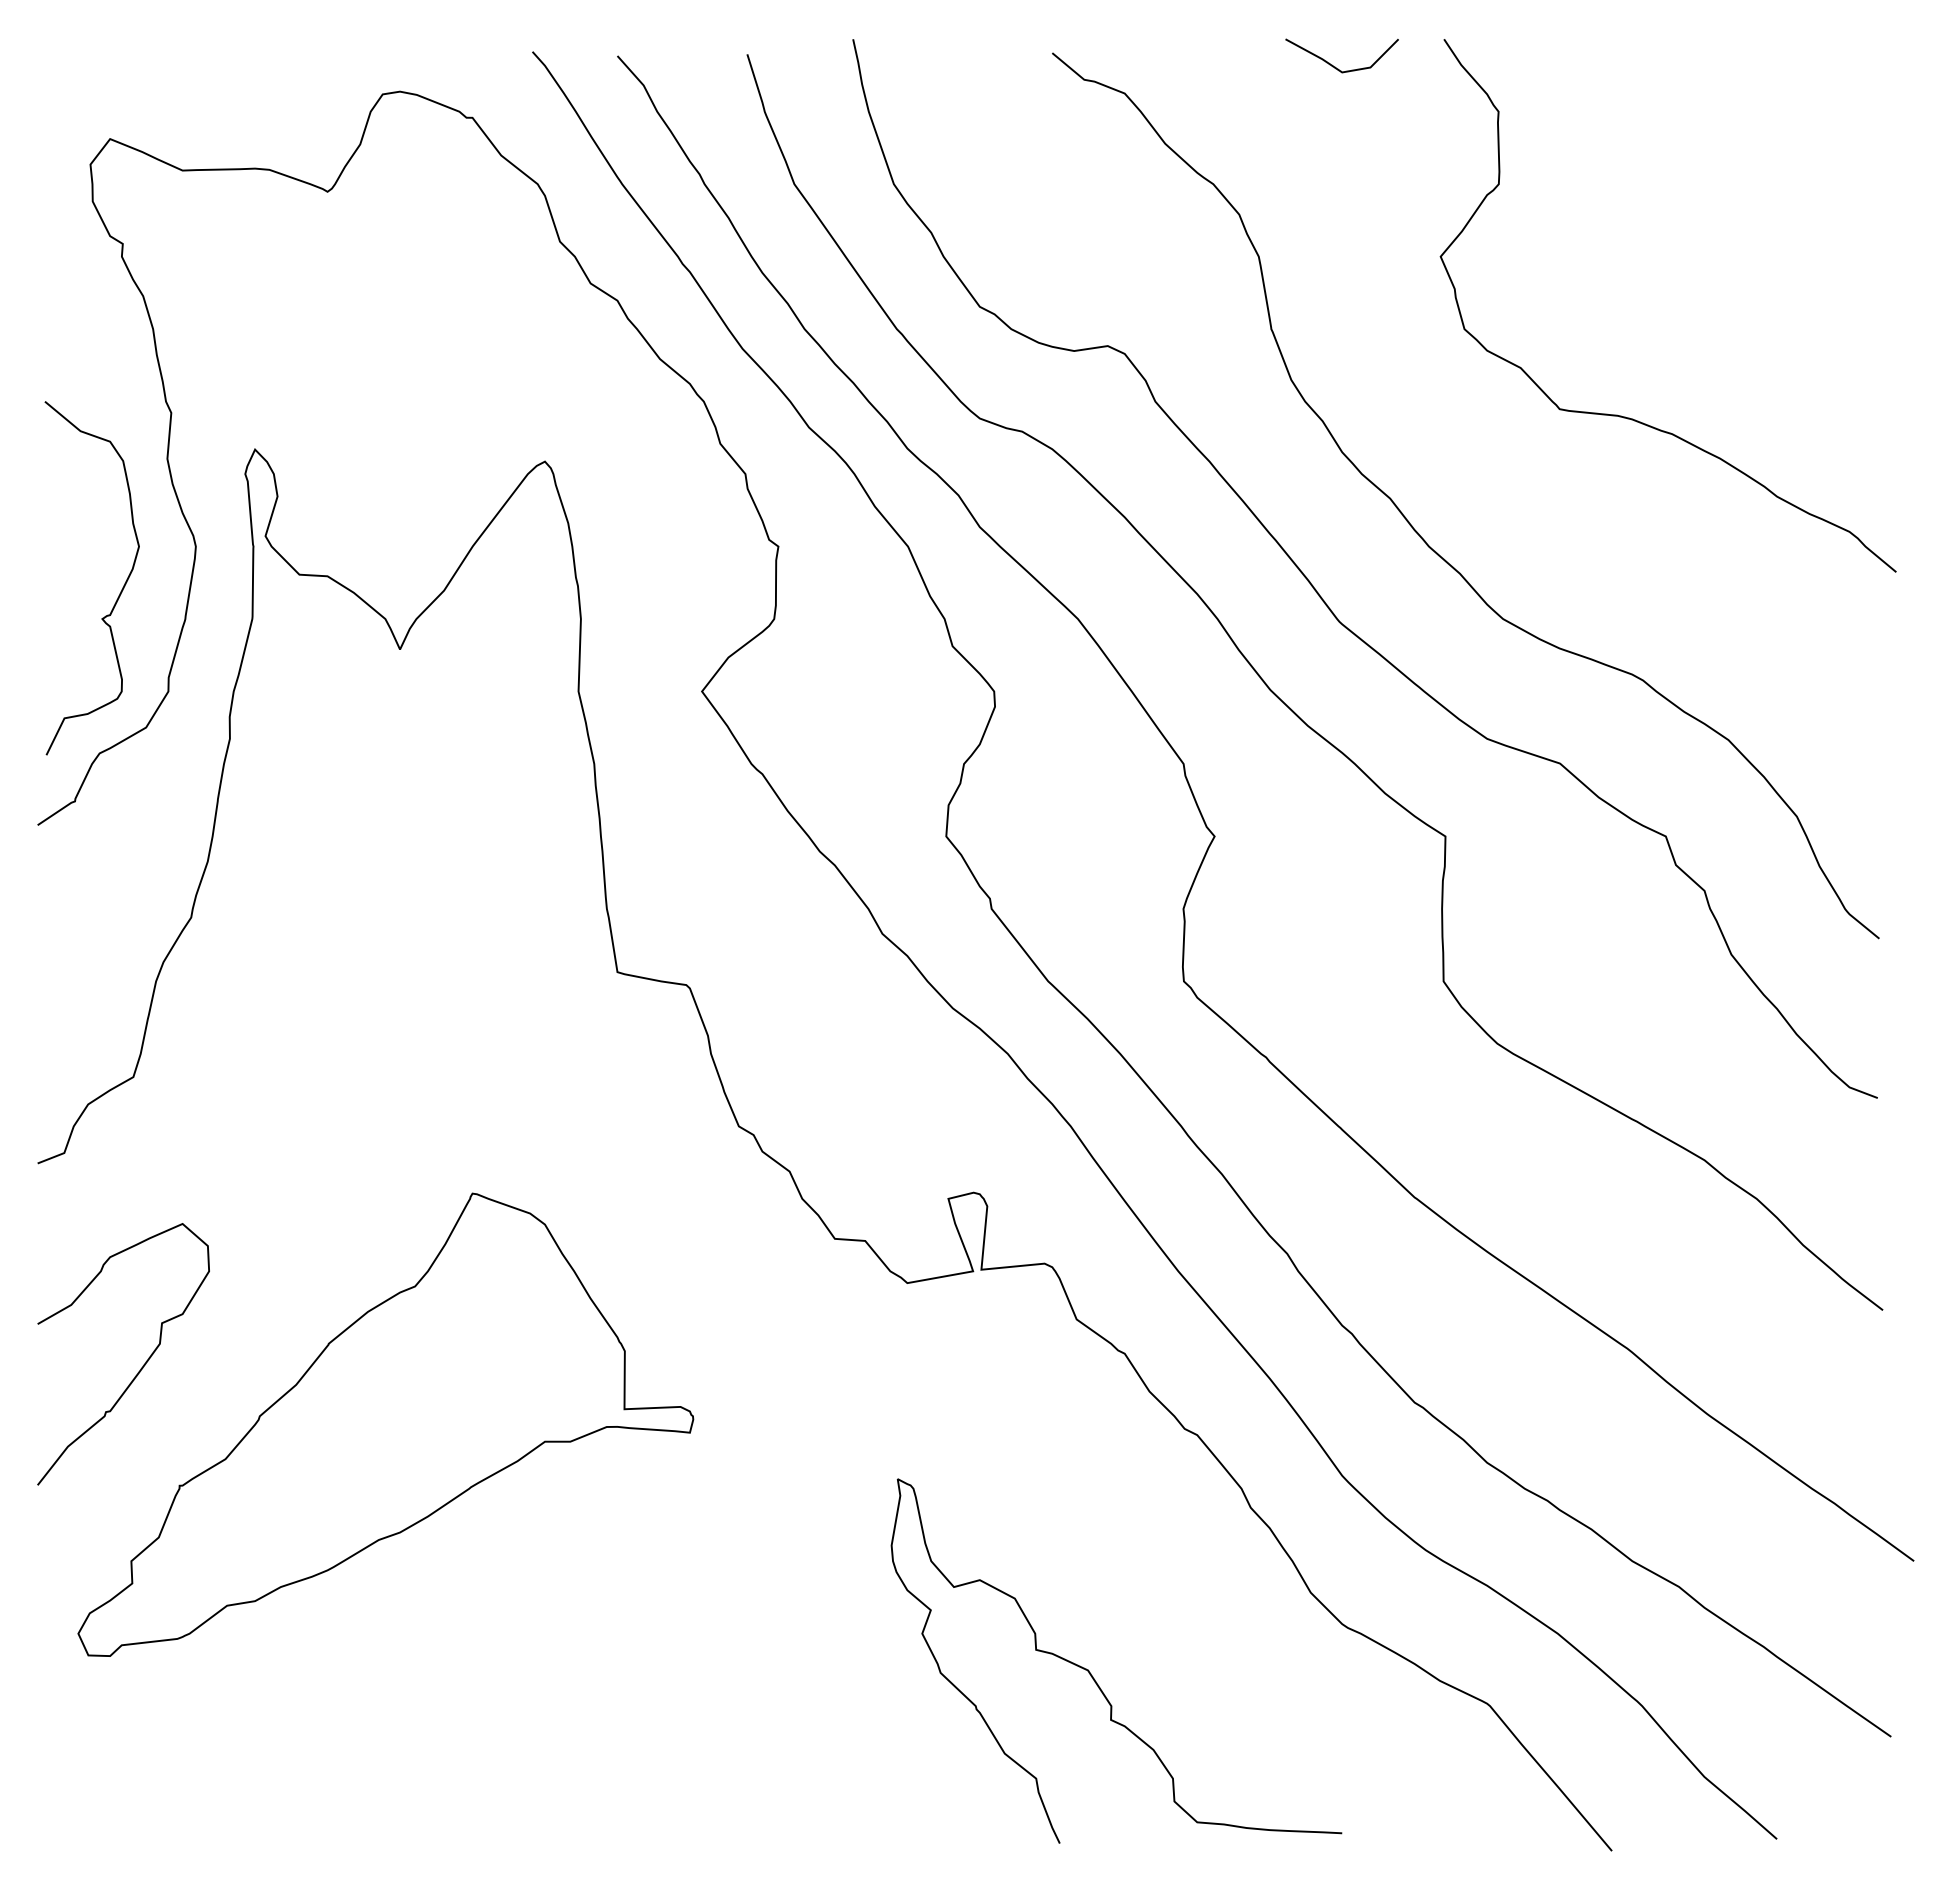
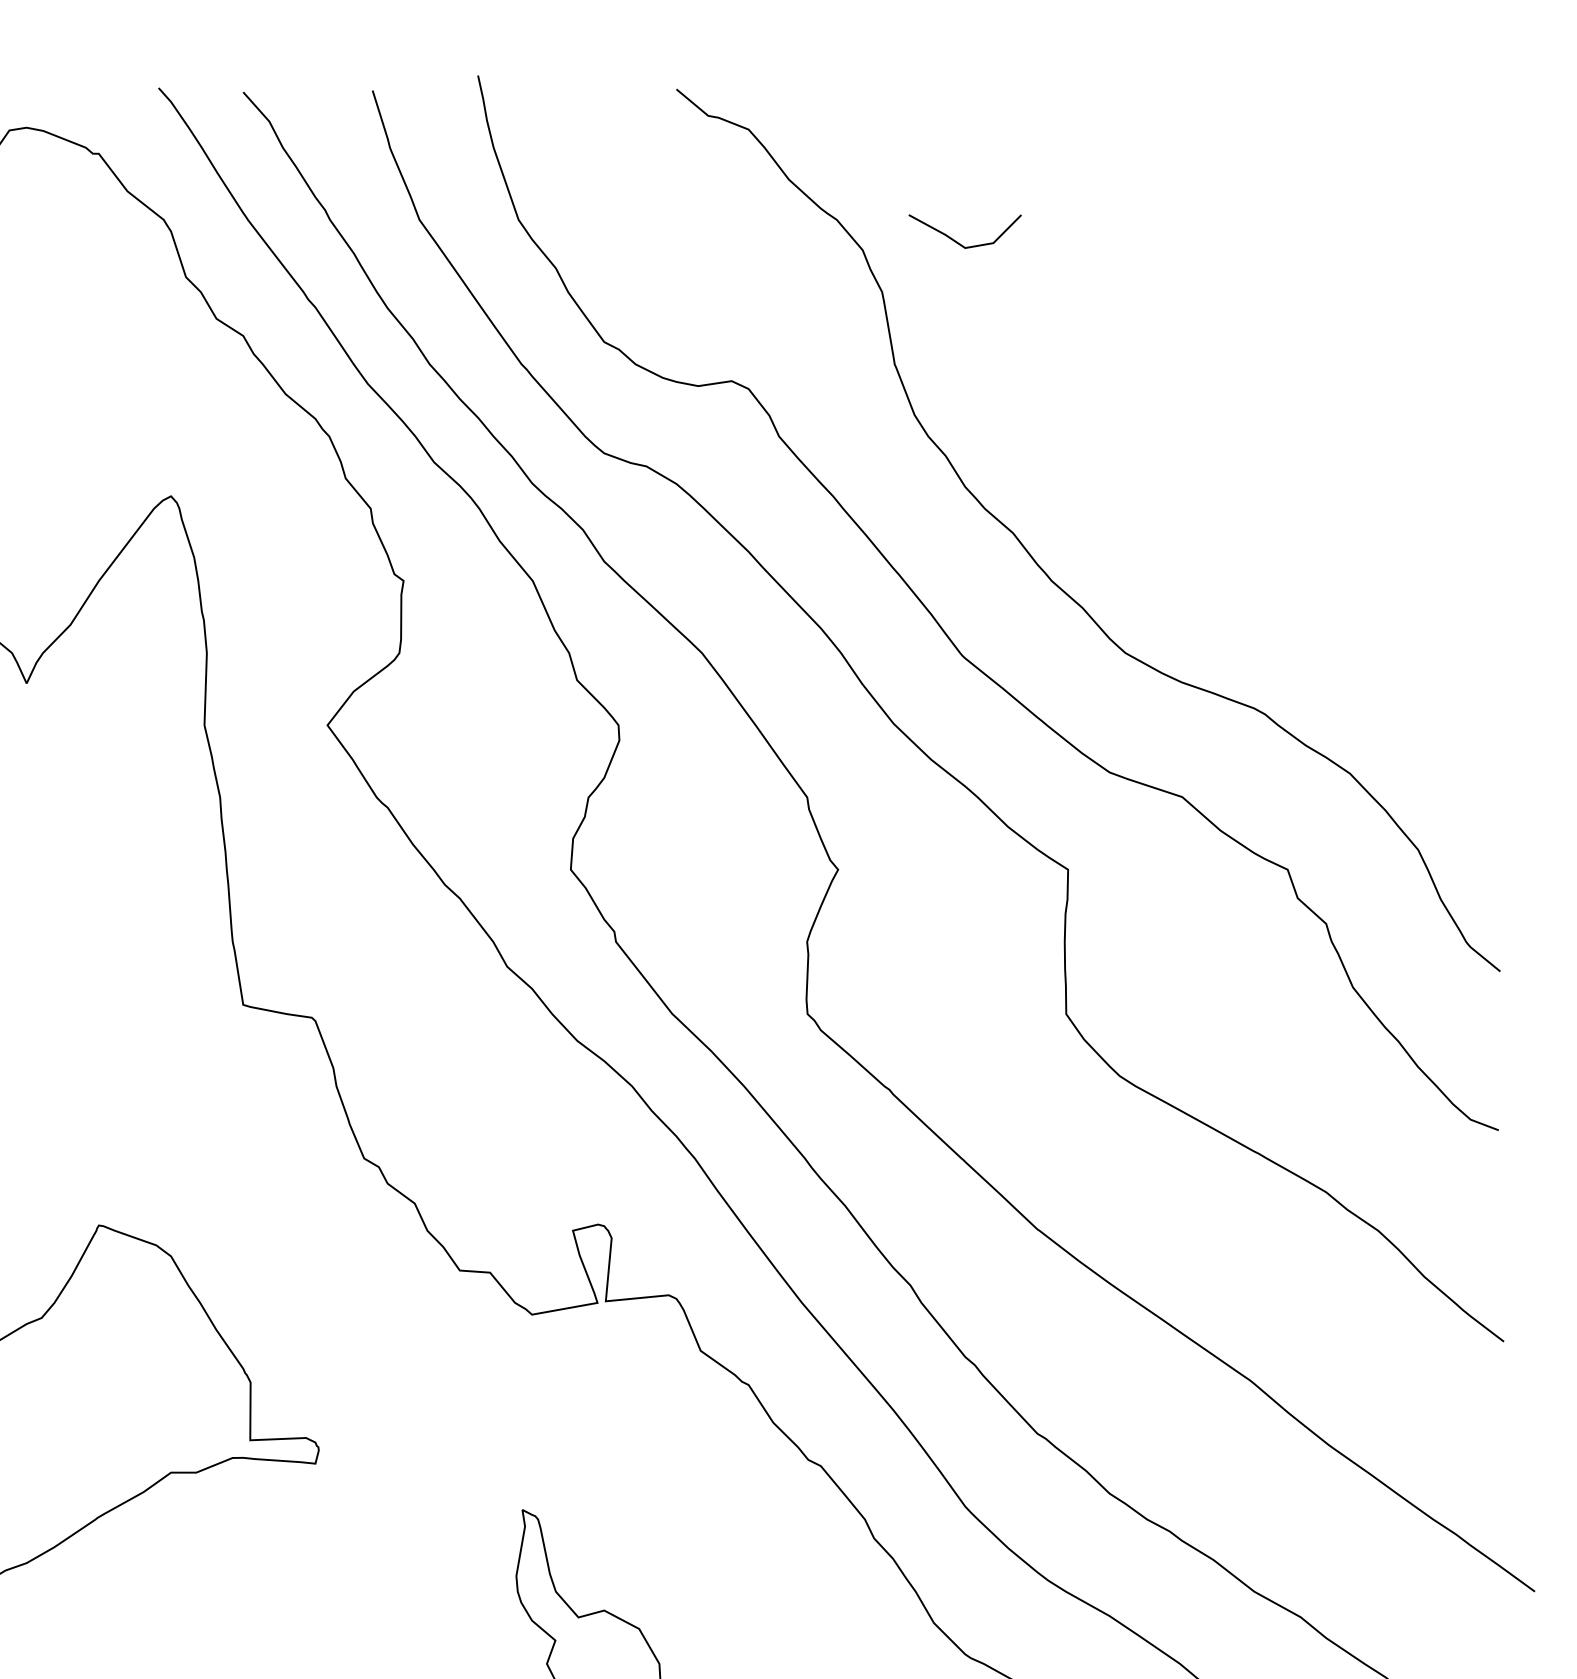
line: (1335, 66) -> (958, 242), moved
curve: (1629, 417) -> (1251, 452), removed

